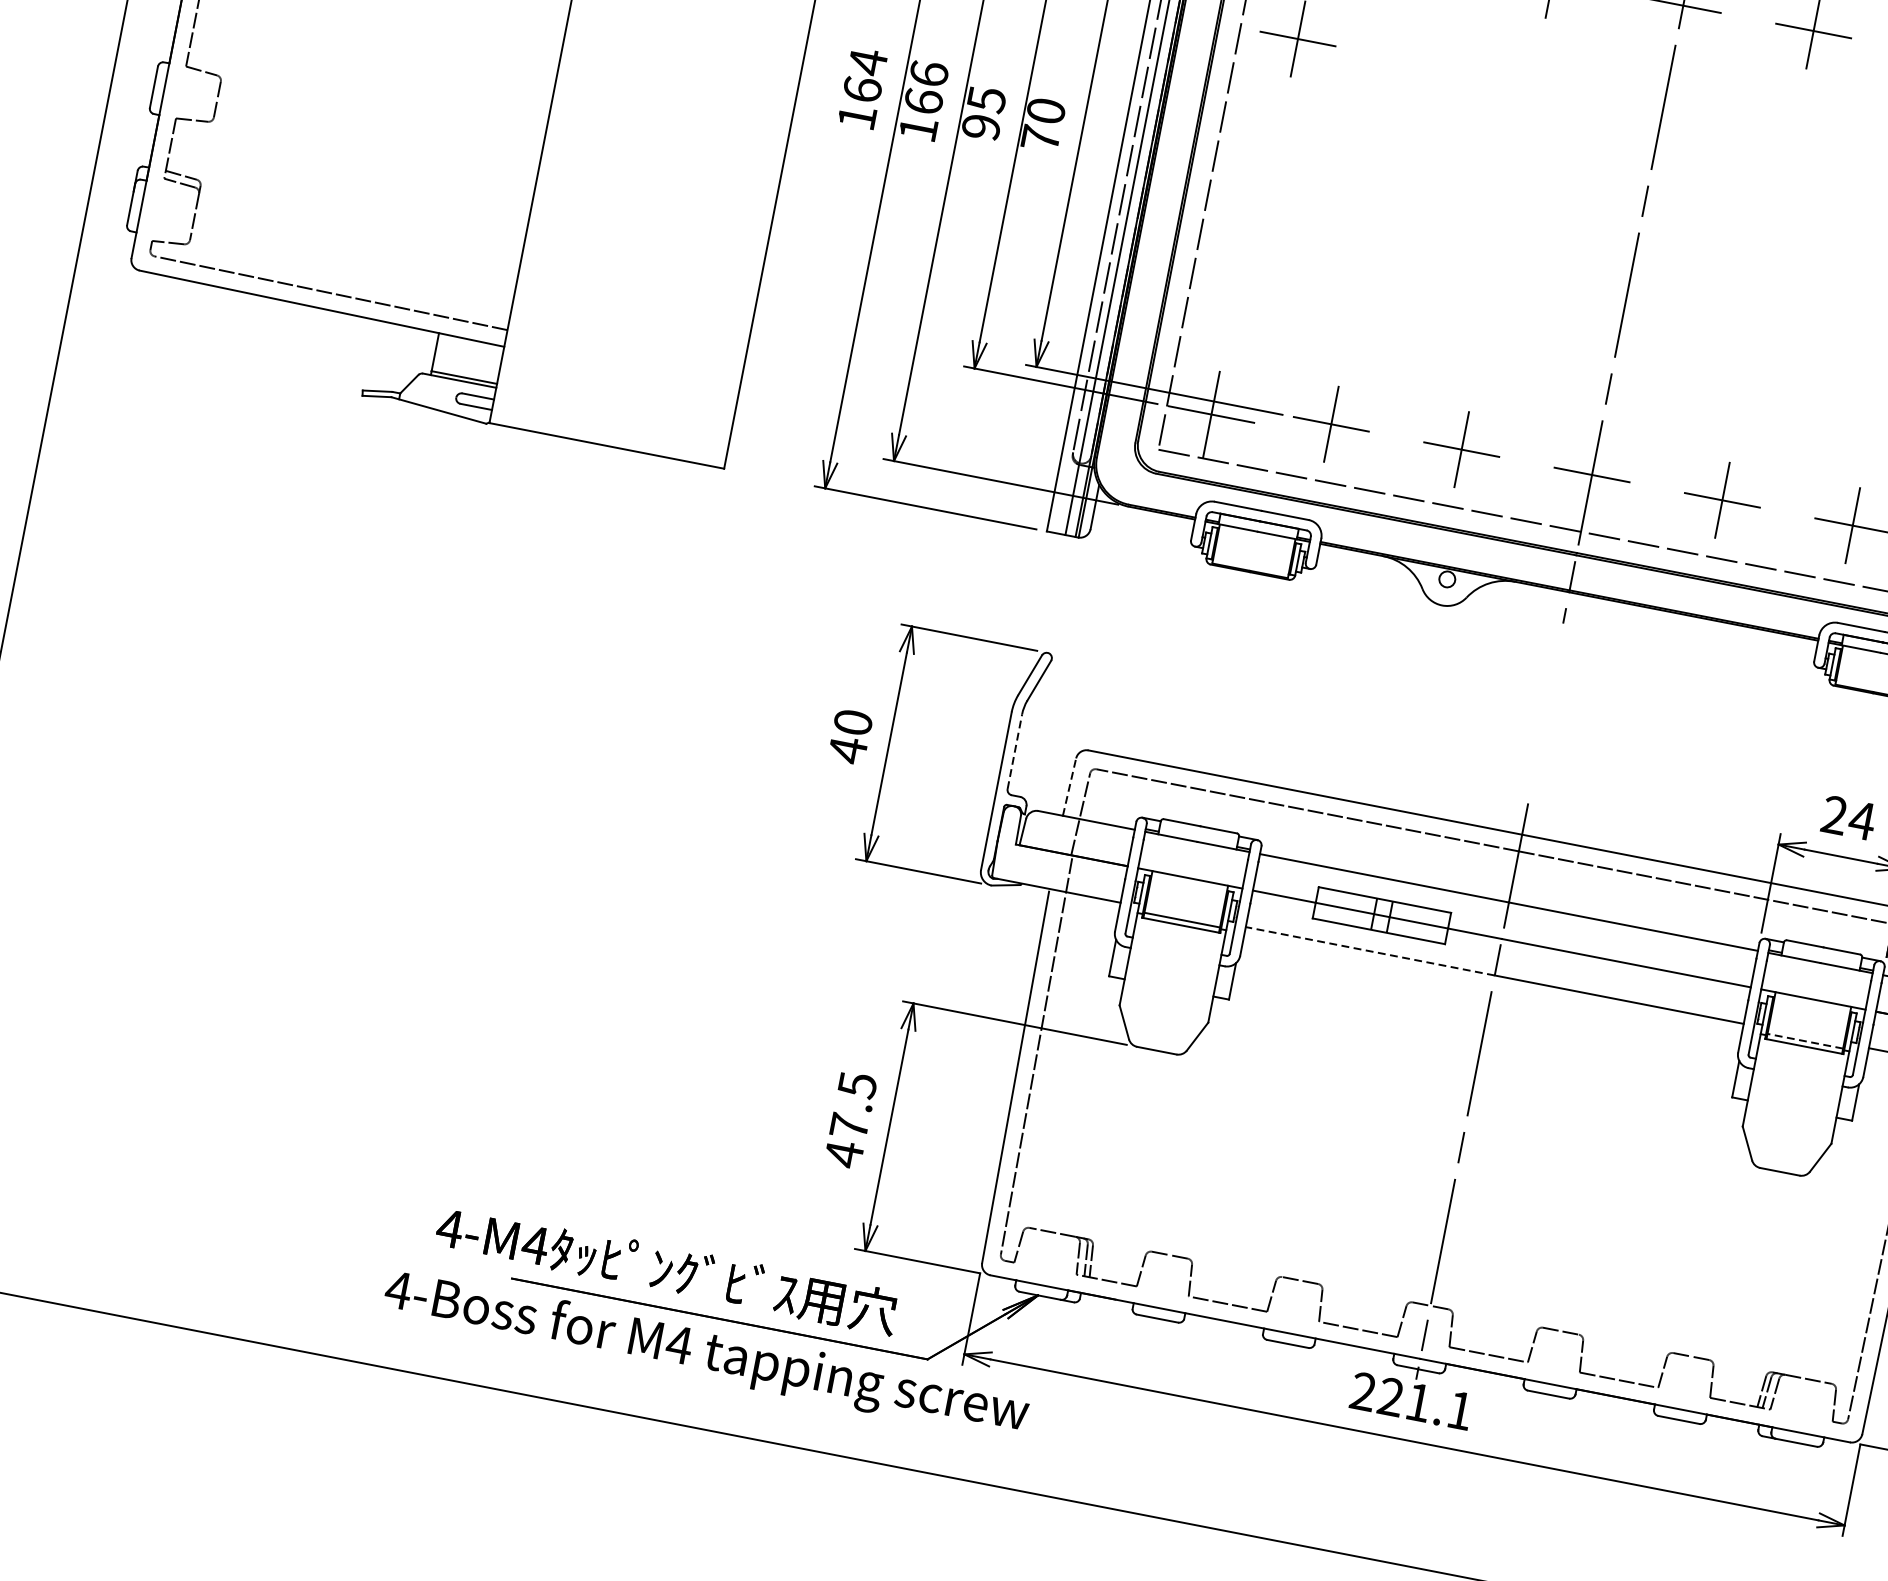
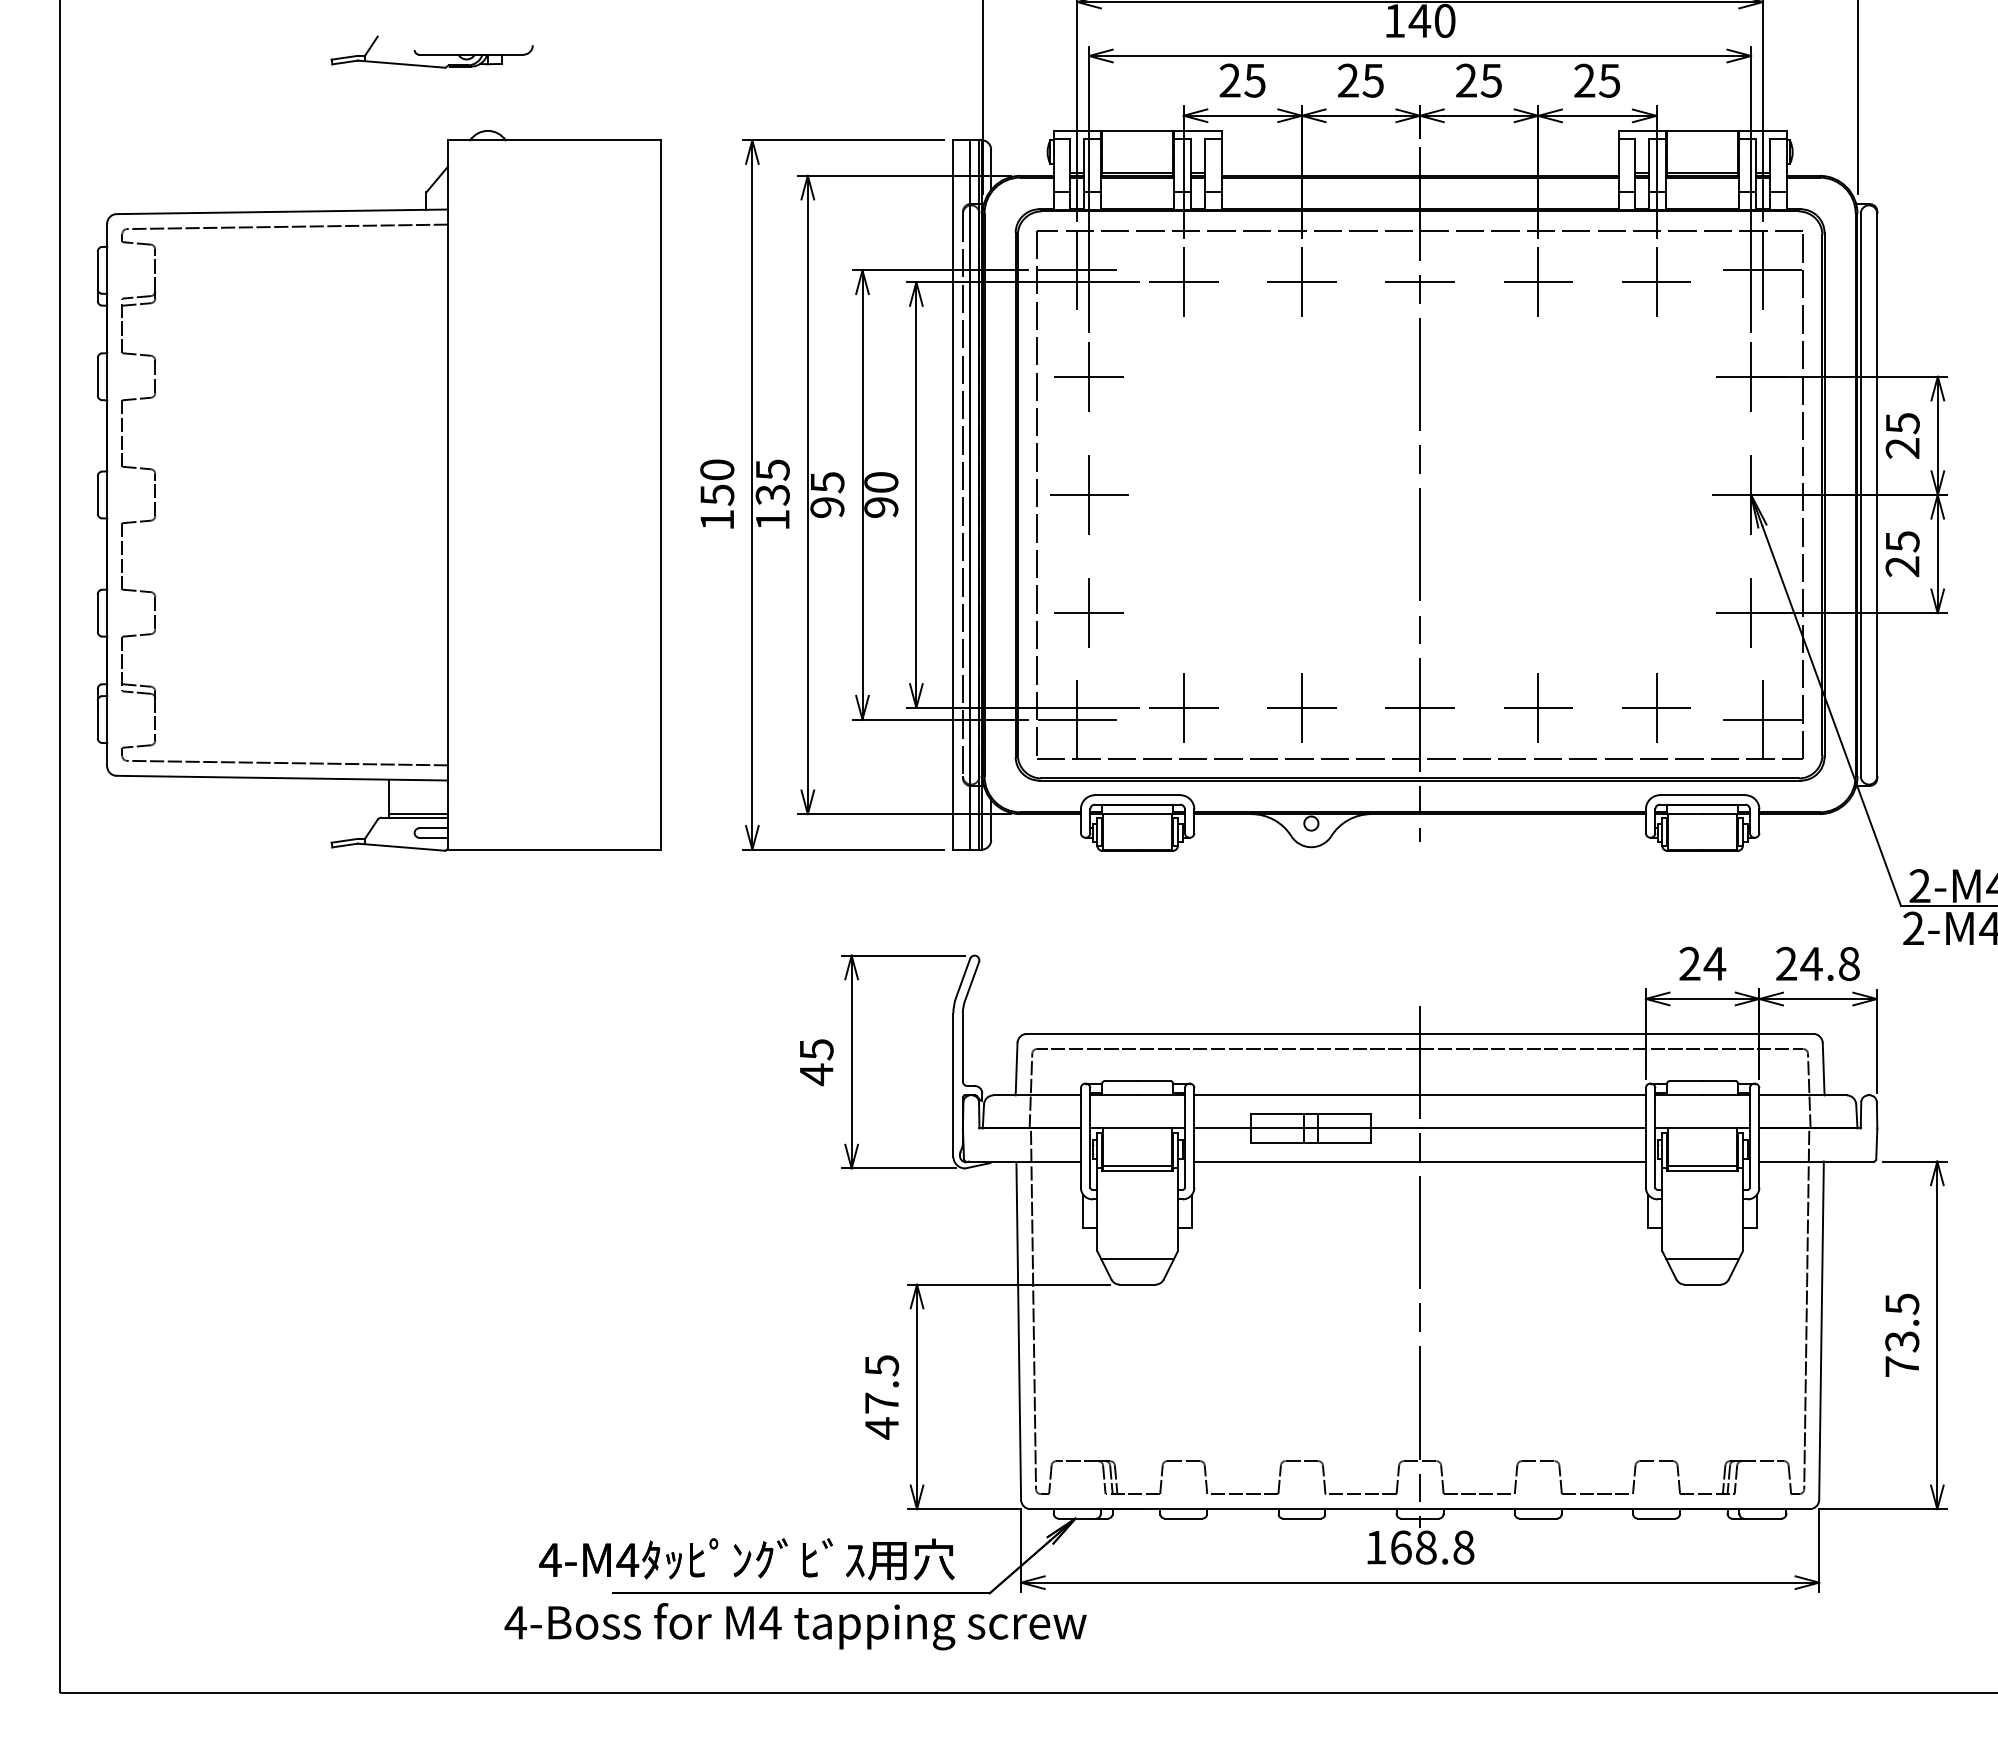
text: (865, 74) -> (717, 481), 164 -> 150
text: (926, 87) -> (772, 482), 166 -> 135
text: (1040, 138) -> (881, 507), 70 -> 90
part: (1273, 168) -> (1089, 494), added
part: (1246, 298) -> (1088, 612), added
text: (853, 722) -> (816, 1049), 40 -> 45
line: (1014, 751) -> (962, 1047), dashed -> solid
line: (1069, 786) -> (1016, 1068), dashed -> solid
line: (1370, 951) -> (1307, 1161), dashed -> solid
line: (1162, 1021) -> (1137, 1258), added
line: (1805, 1041) -> (1702, 1166), dashed -> solid
line: (1785, 1142) -> (1702, 1258), added
text: (1411, 1400) -> (1419, 1547), 221.1 -> 168.8

